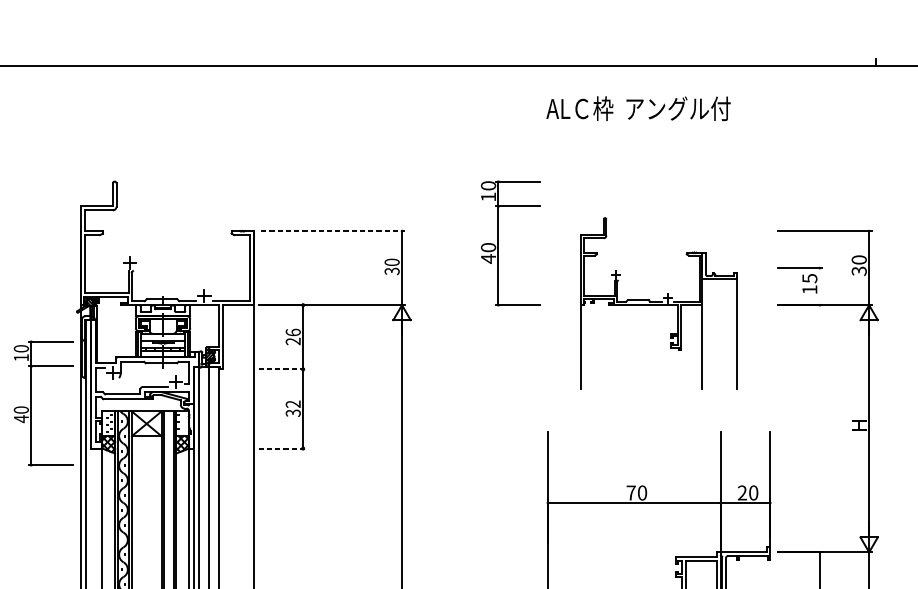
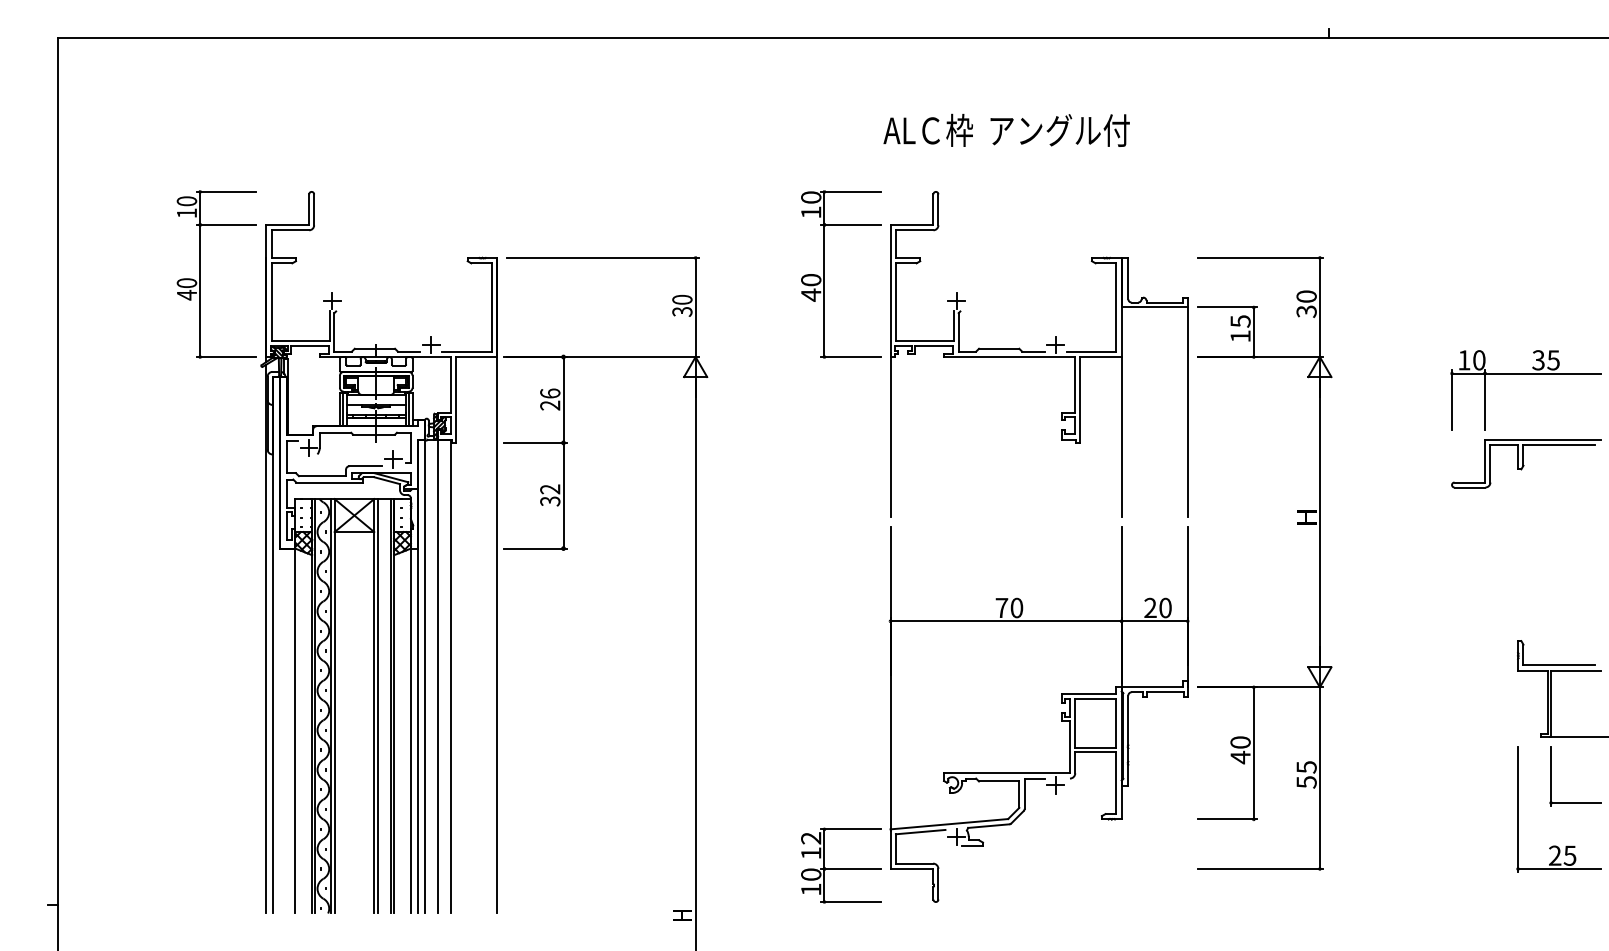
text: (638, 107) -> (1006, 129), moved
line: (333, 230) -> (603, 257), dashed -> solid
line: (819, 286) -> (1253, 332), added
part: (659, 303) -> (1039, 354), size x1.43
line: (282, 369) -> (535, 442), dashed -> solid
part: (31, 403) -> (200, 274), moved
line: (282, 448) -> (535, 548), dashed -> solid

